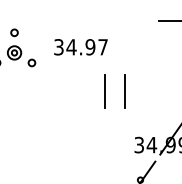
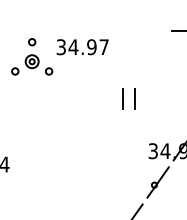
text: (80, 47) -> (82, 47), moved
part: (113, 90) -> (128, 98), size x0.62

